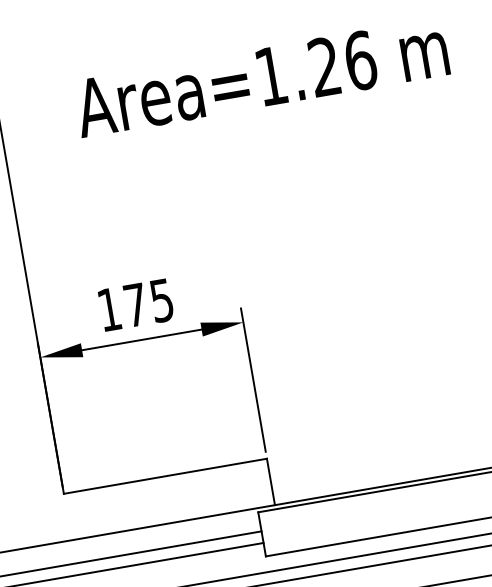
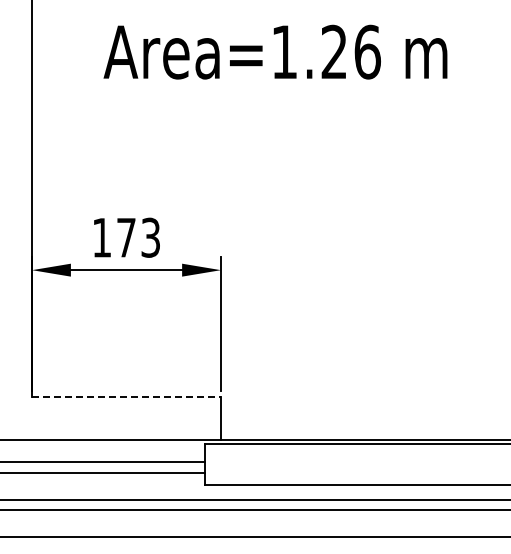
text: (161, 300) -> (150, 237), 175 -> 173
line: (166, 476) -> (127, 397), solid -> dashed

